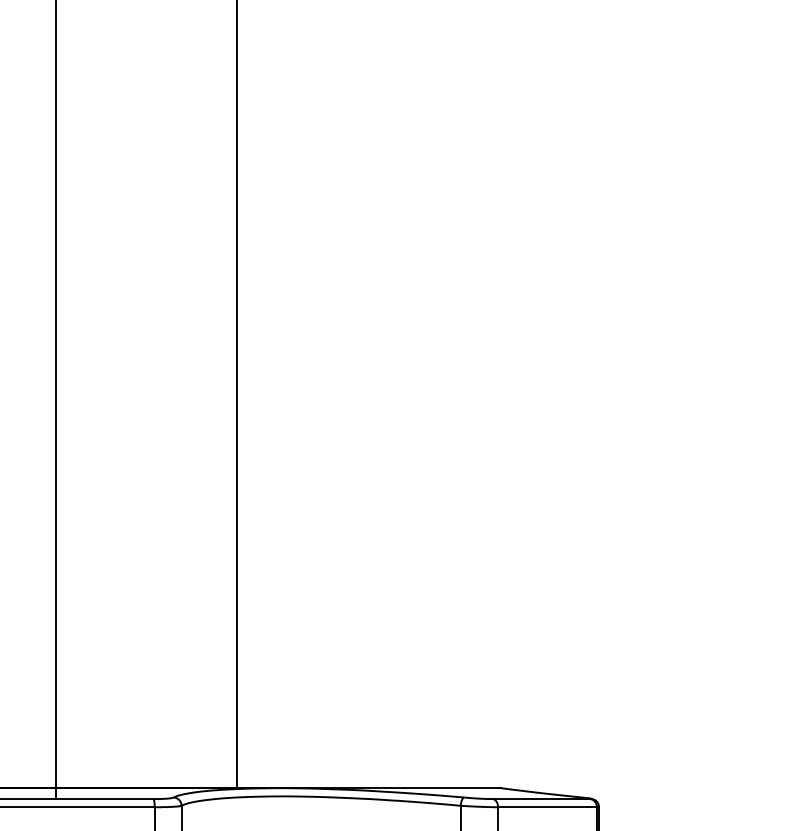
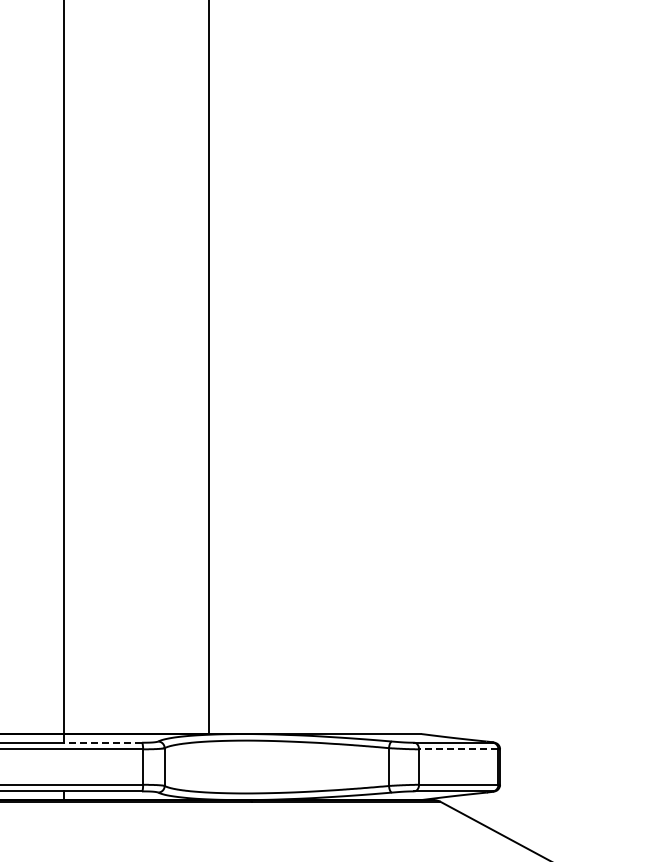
line: (104, 798) -> (102, 742), solid -> dashed
line: (547, 807) -> (458, 749), solid -> dashed

